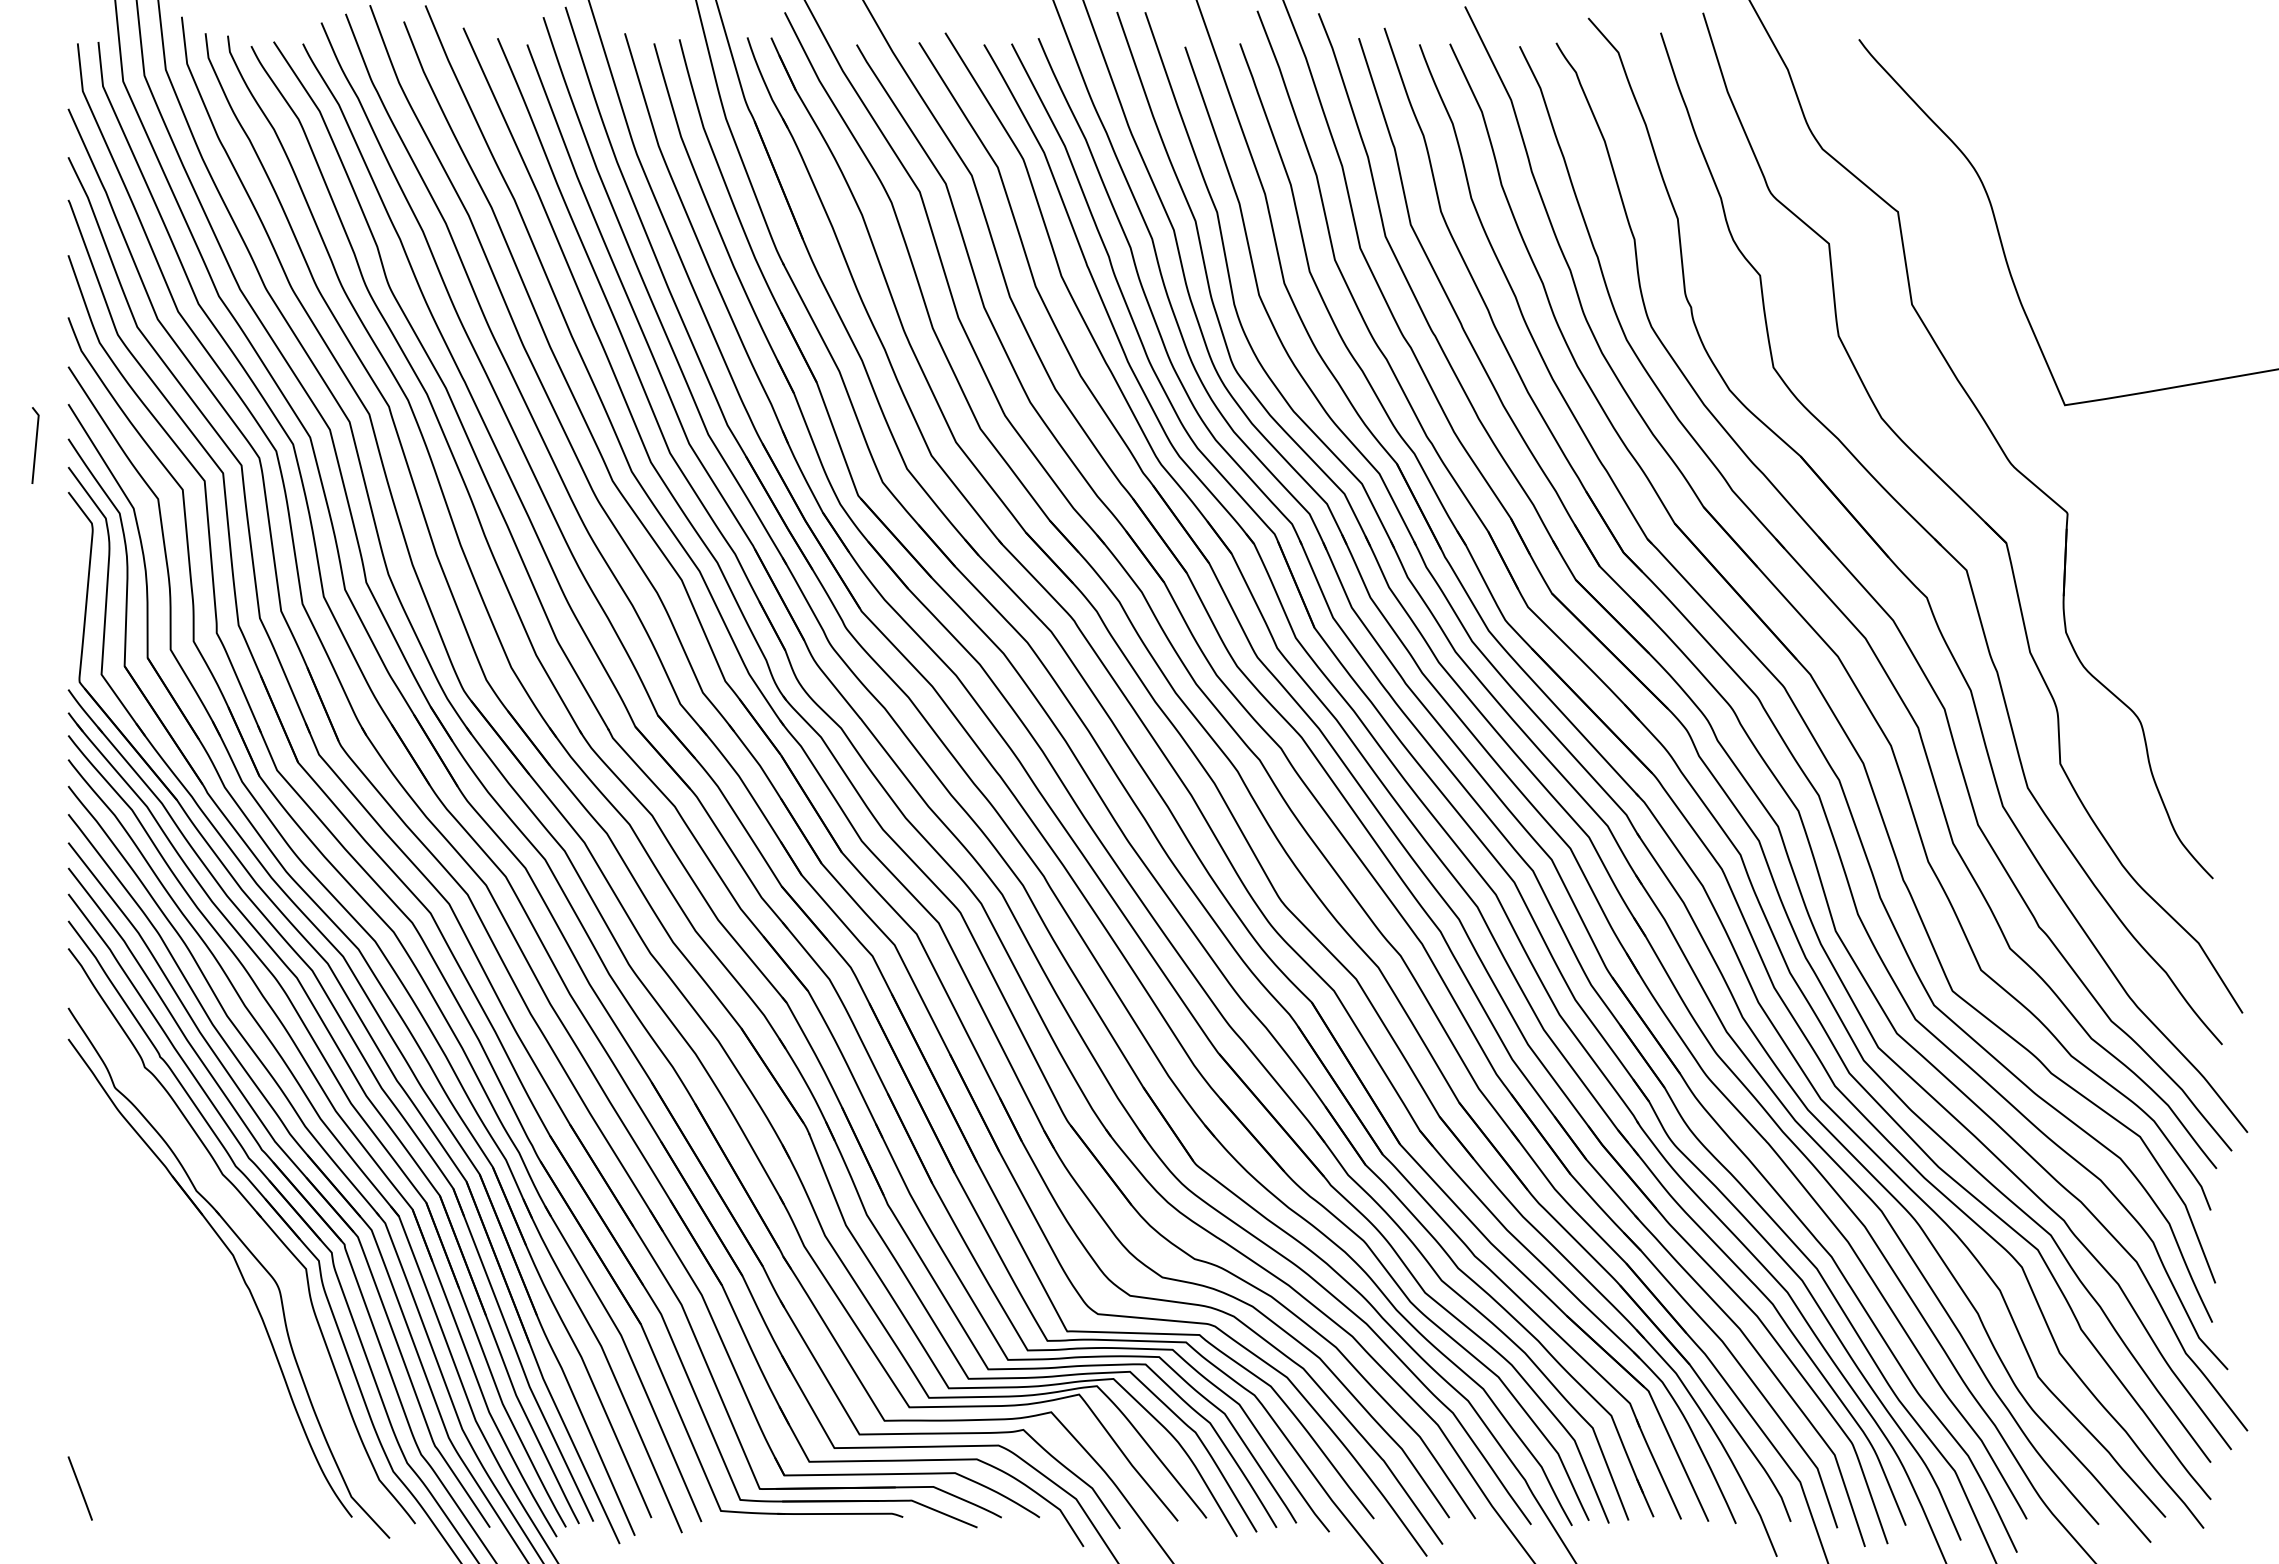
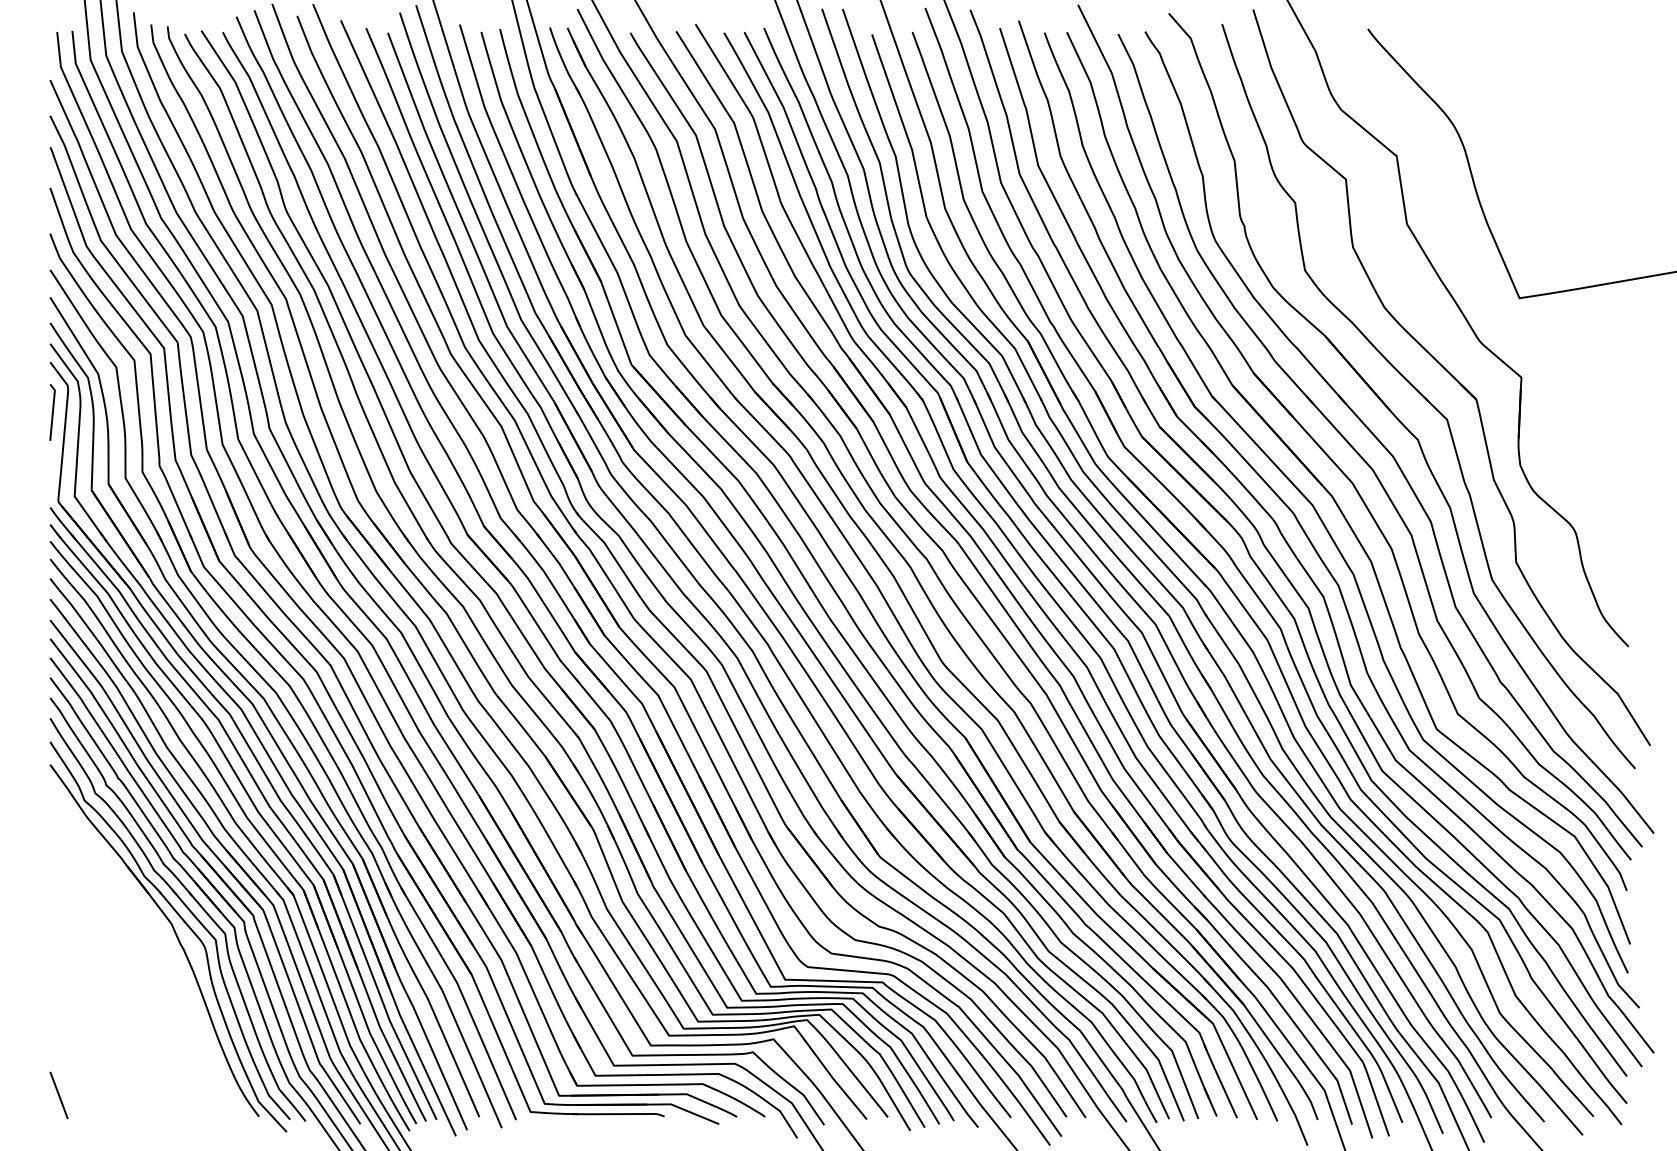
line: (35, 445) -> (52, 412), moved
part: (252, 1232) -> (185, 907), added

